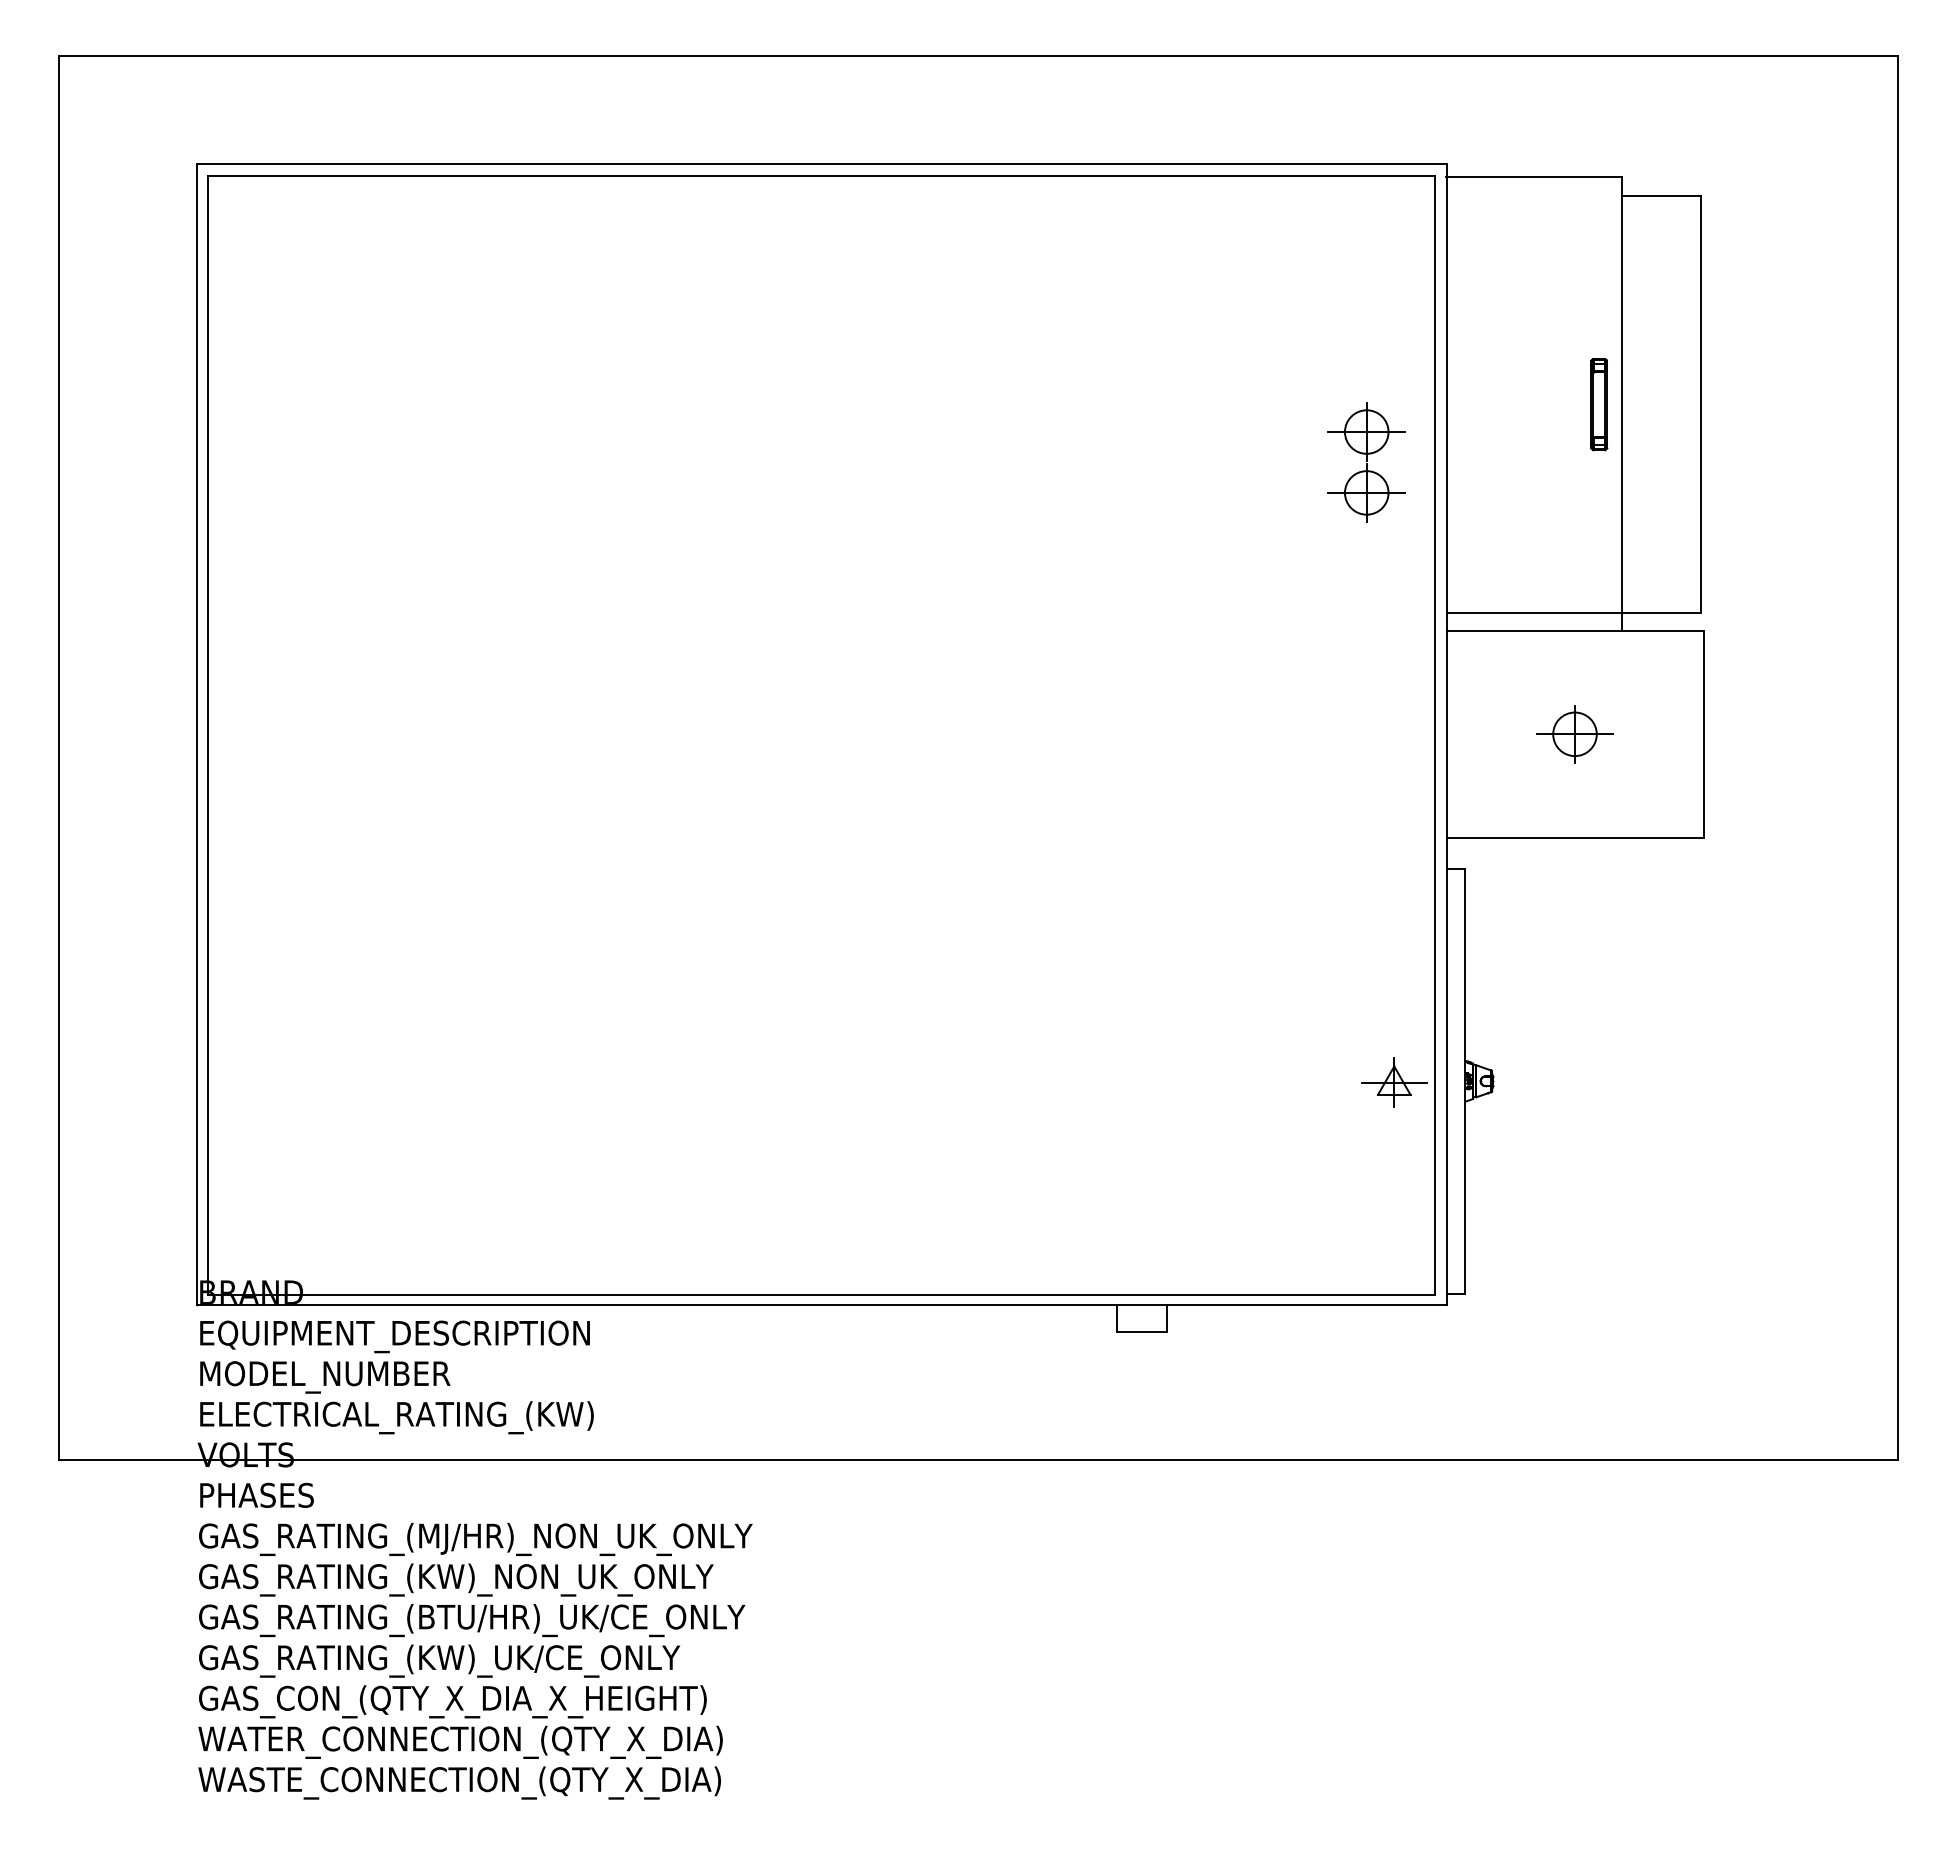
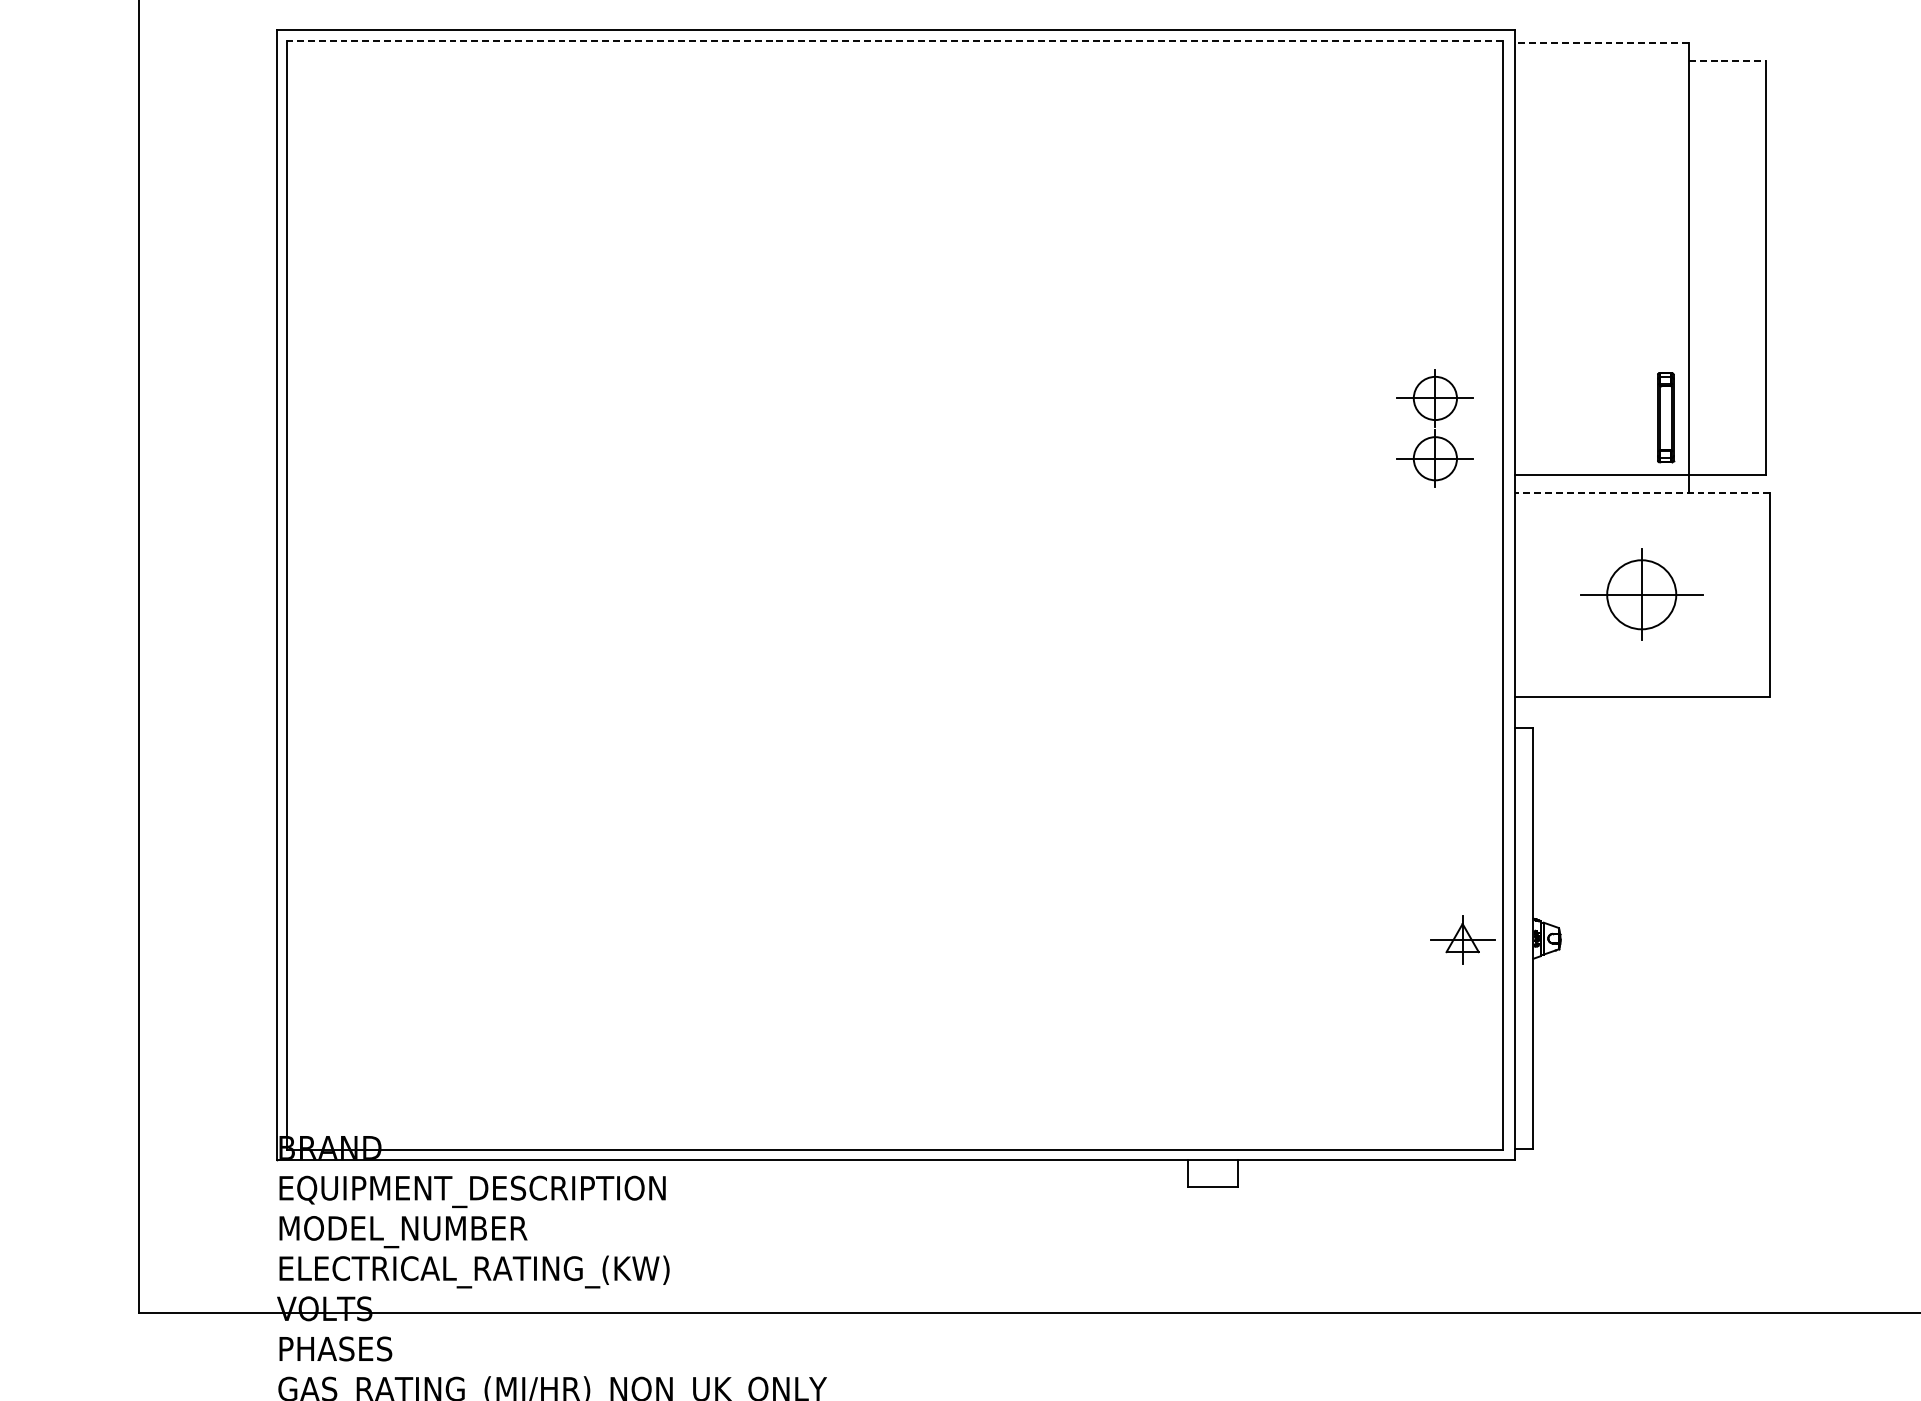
line: (820, 175) -> (894, 41), solid -> dashed
line: (1534, 177) -> (1601, 43), solid -> dashed
line: (1662, 195) -> (1728, 61), solid -> dashed
part: (1599, 404) -> (1665, 417), moved
part: (1366, 462) -> (1435, 428), moved
line: (1575, 631) -> (1642, 493), solid -> dashed
part: (1574, 734) -> (1641, 595), size x1.6

